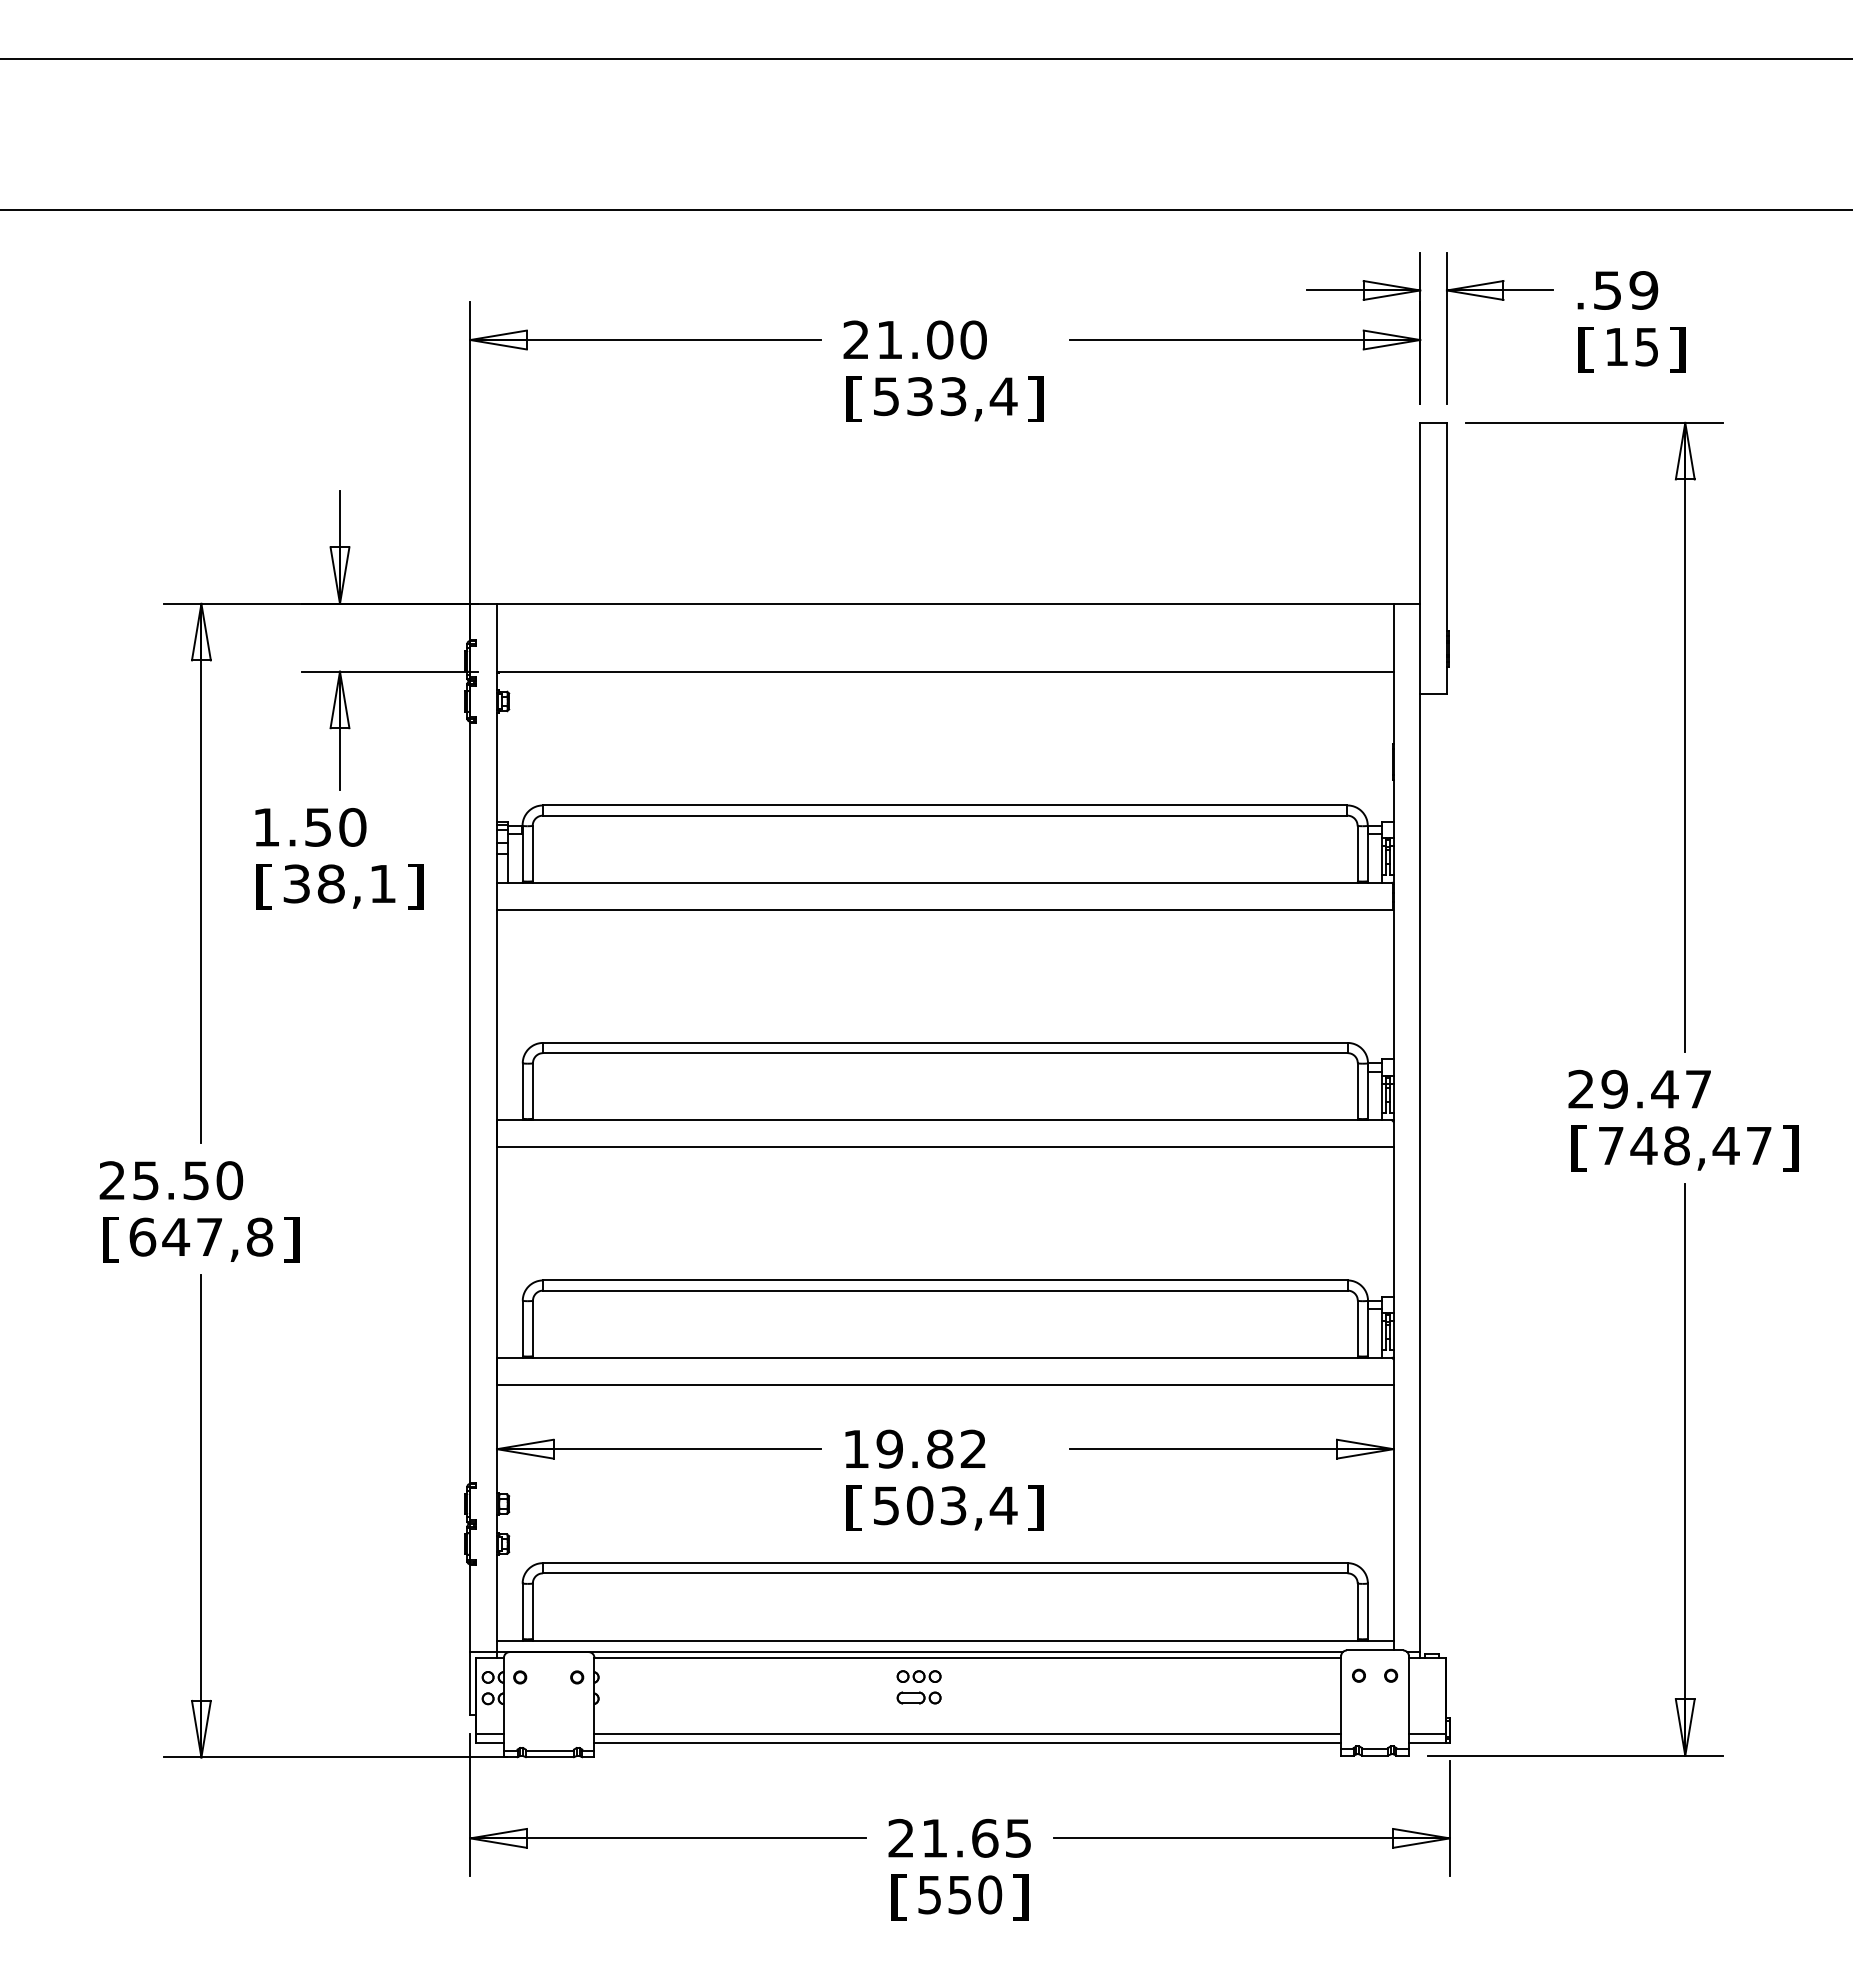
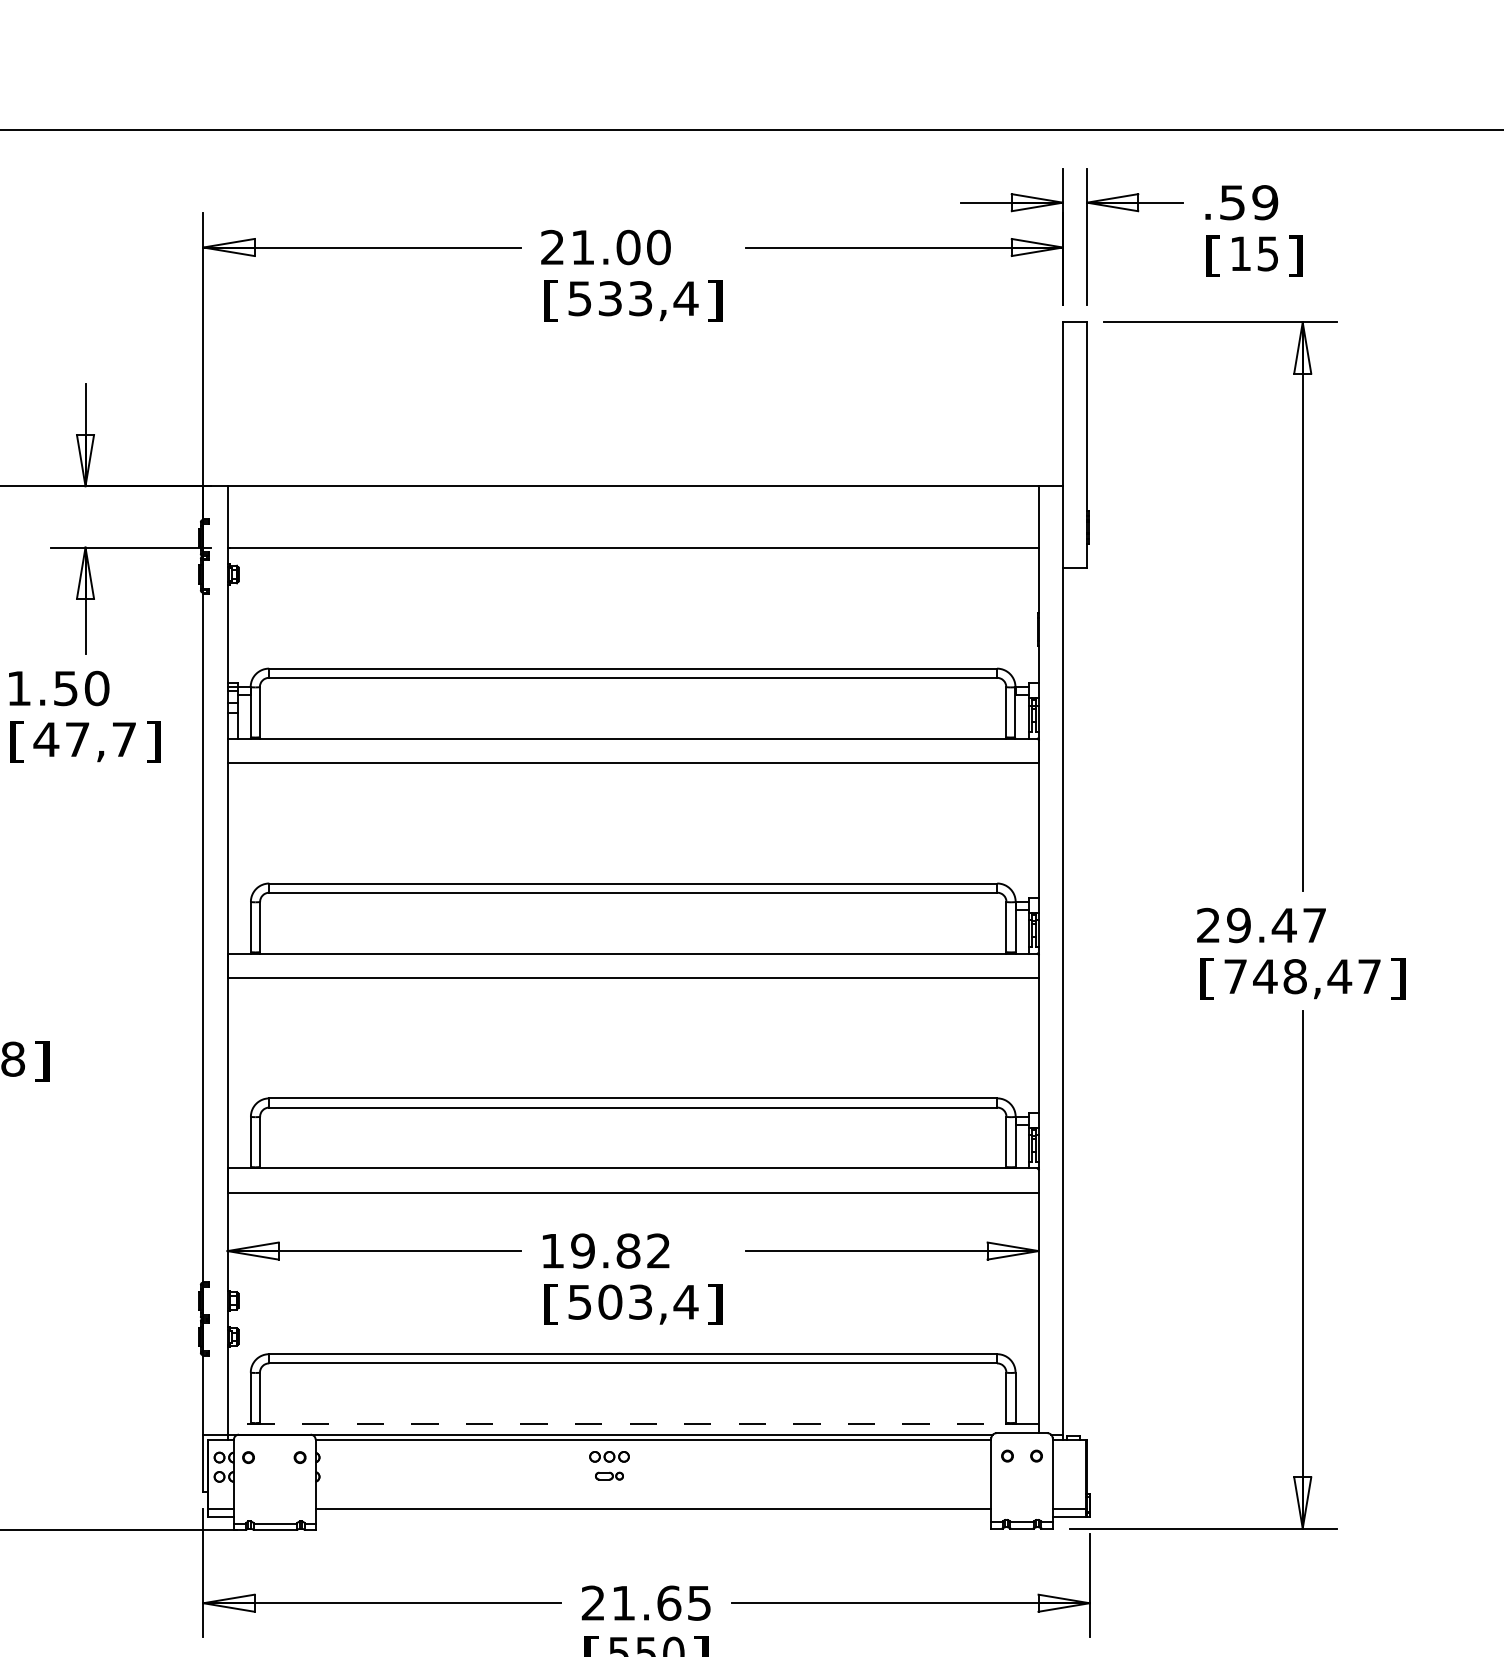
text: (338, 883) -> (84, 739), 38,1 -> 47,7
line: (944, 1640) -> (632, 1424), solid -> dashed
part: (918, 1697) -> (608, 1475), size x0.7
line: (967, 1742) -> (653, 1516), removed

